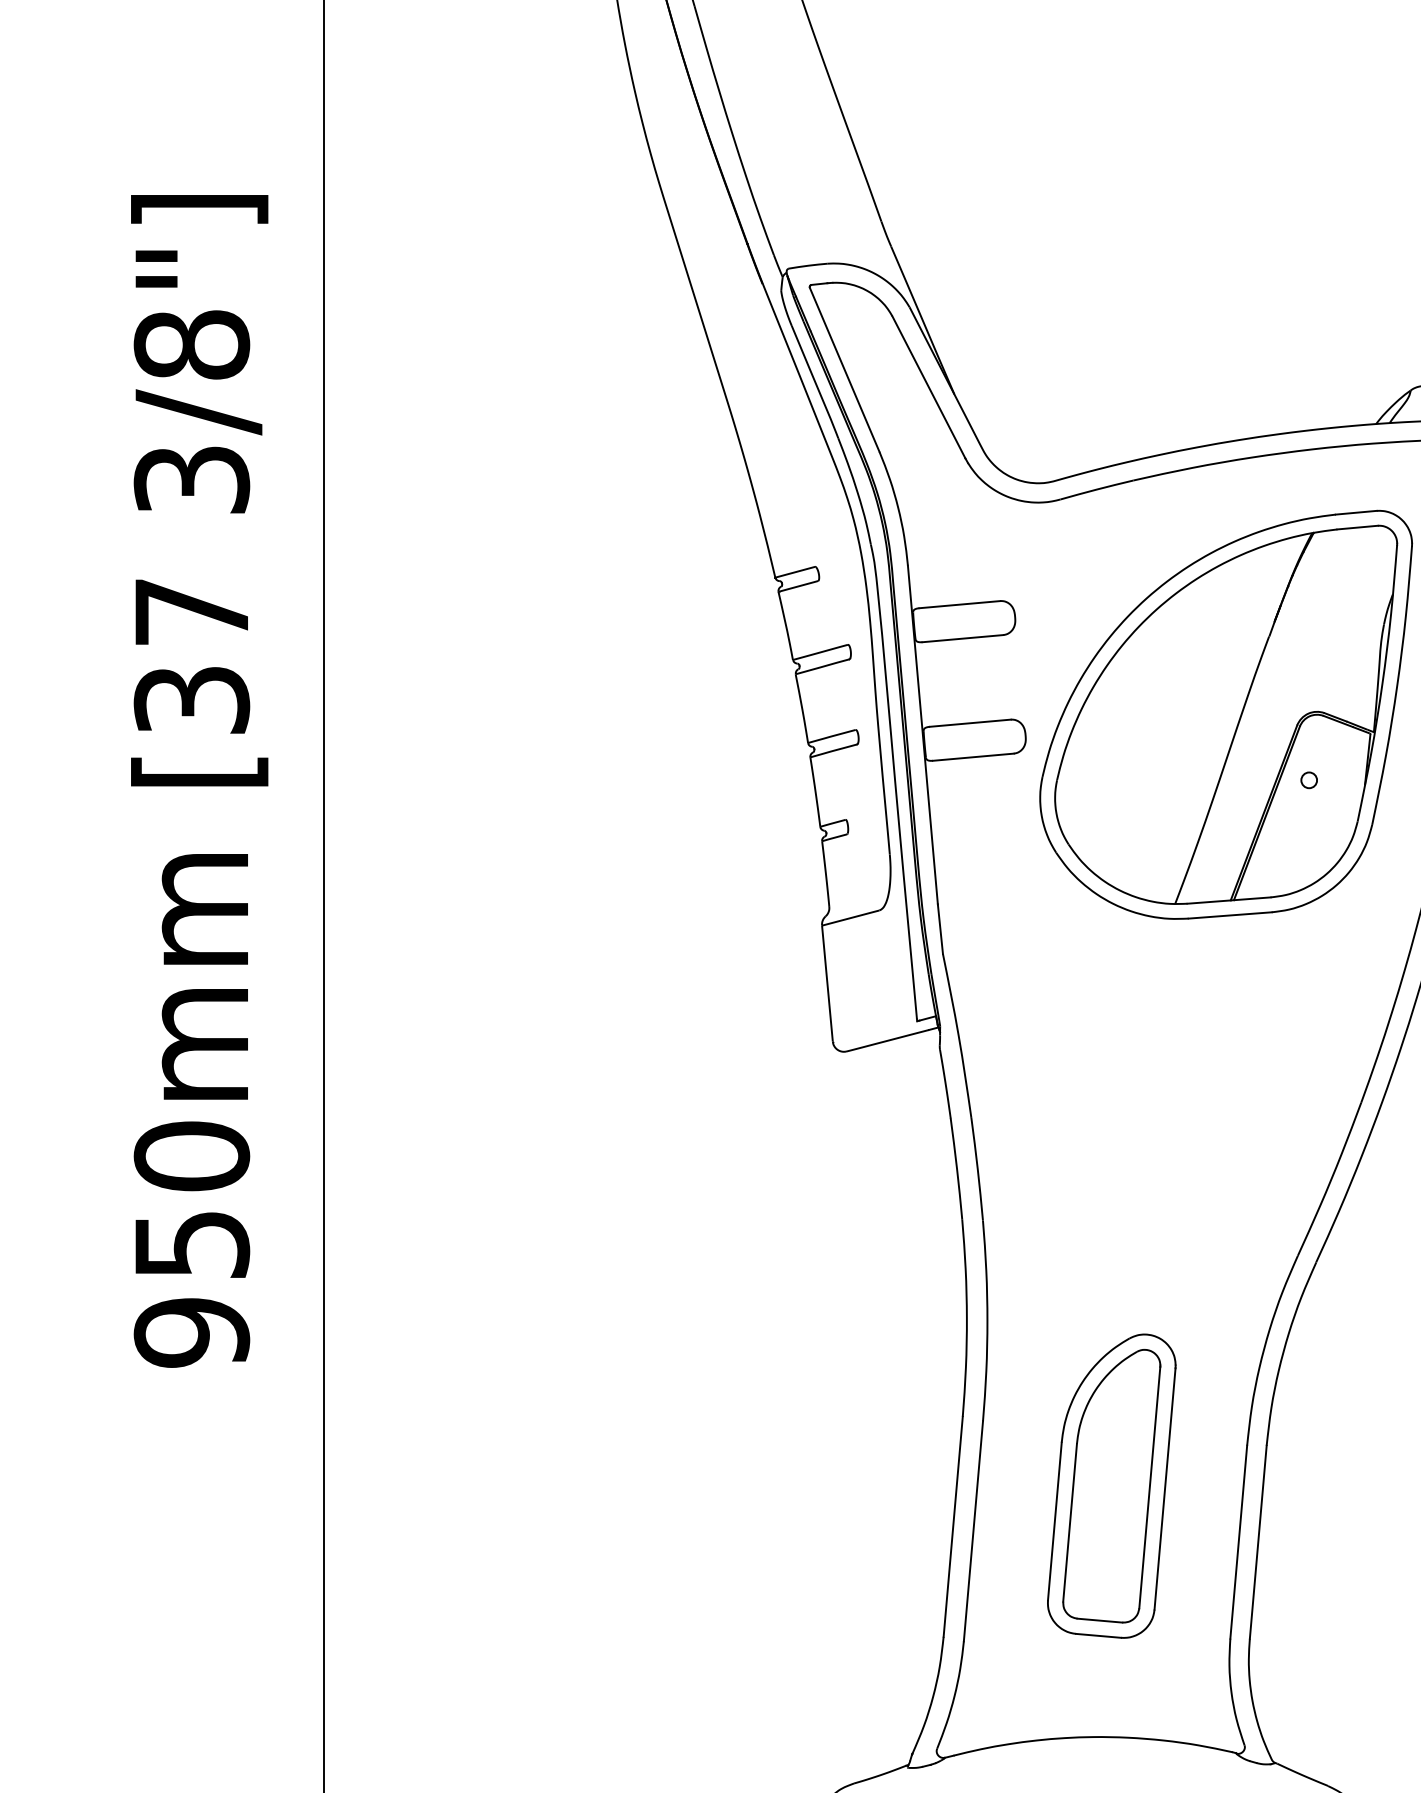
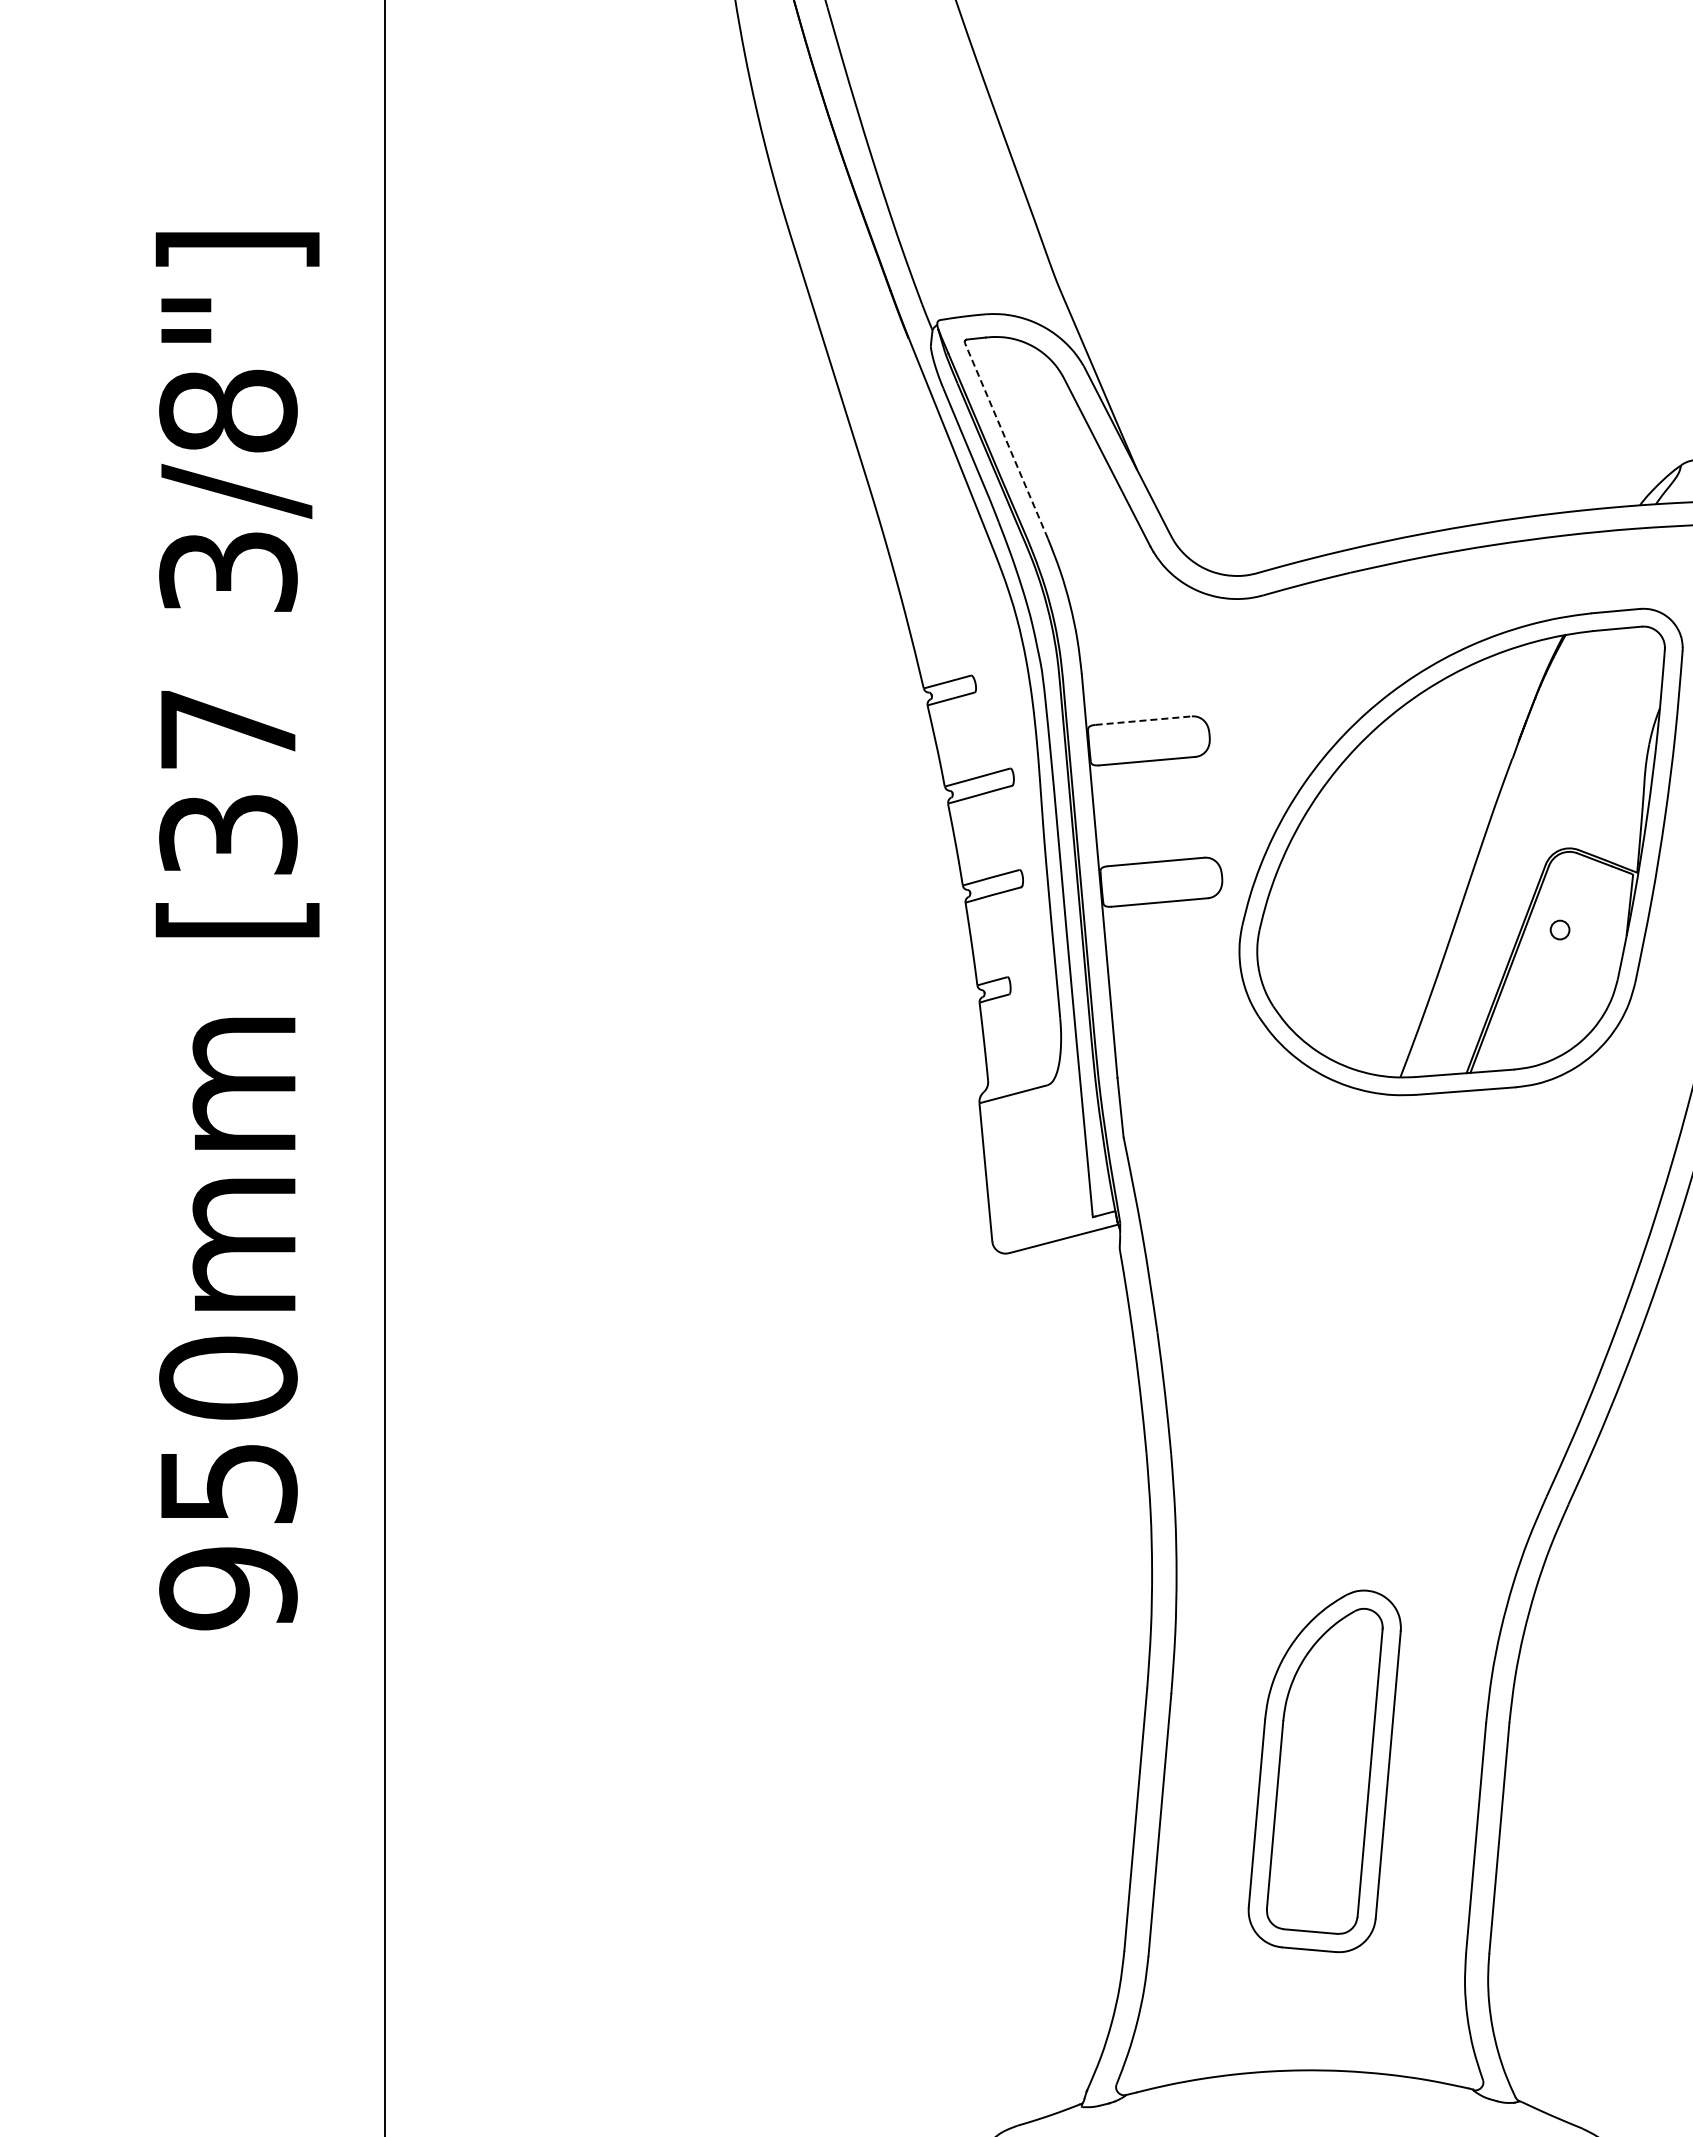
line: (844, 369) -> (1006, 440), solid -> dashed
line: (960, 604) -> (1144, 720), solid -> dashed

